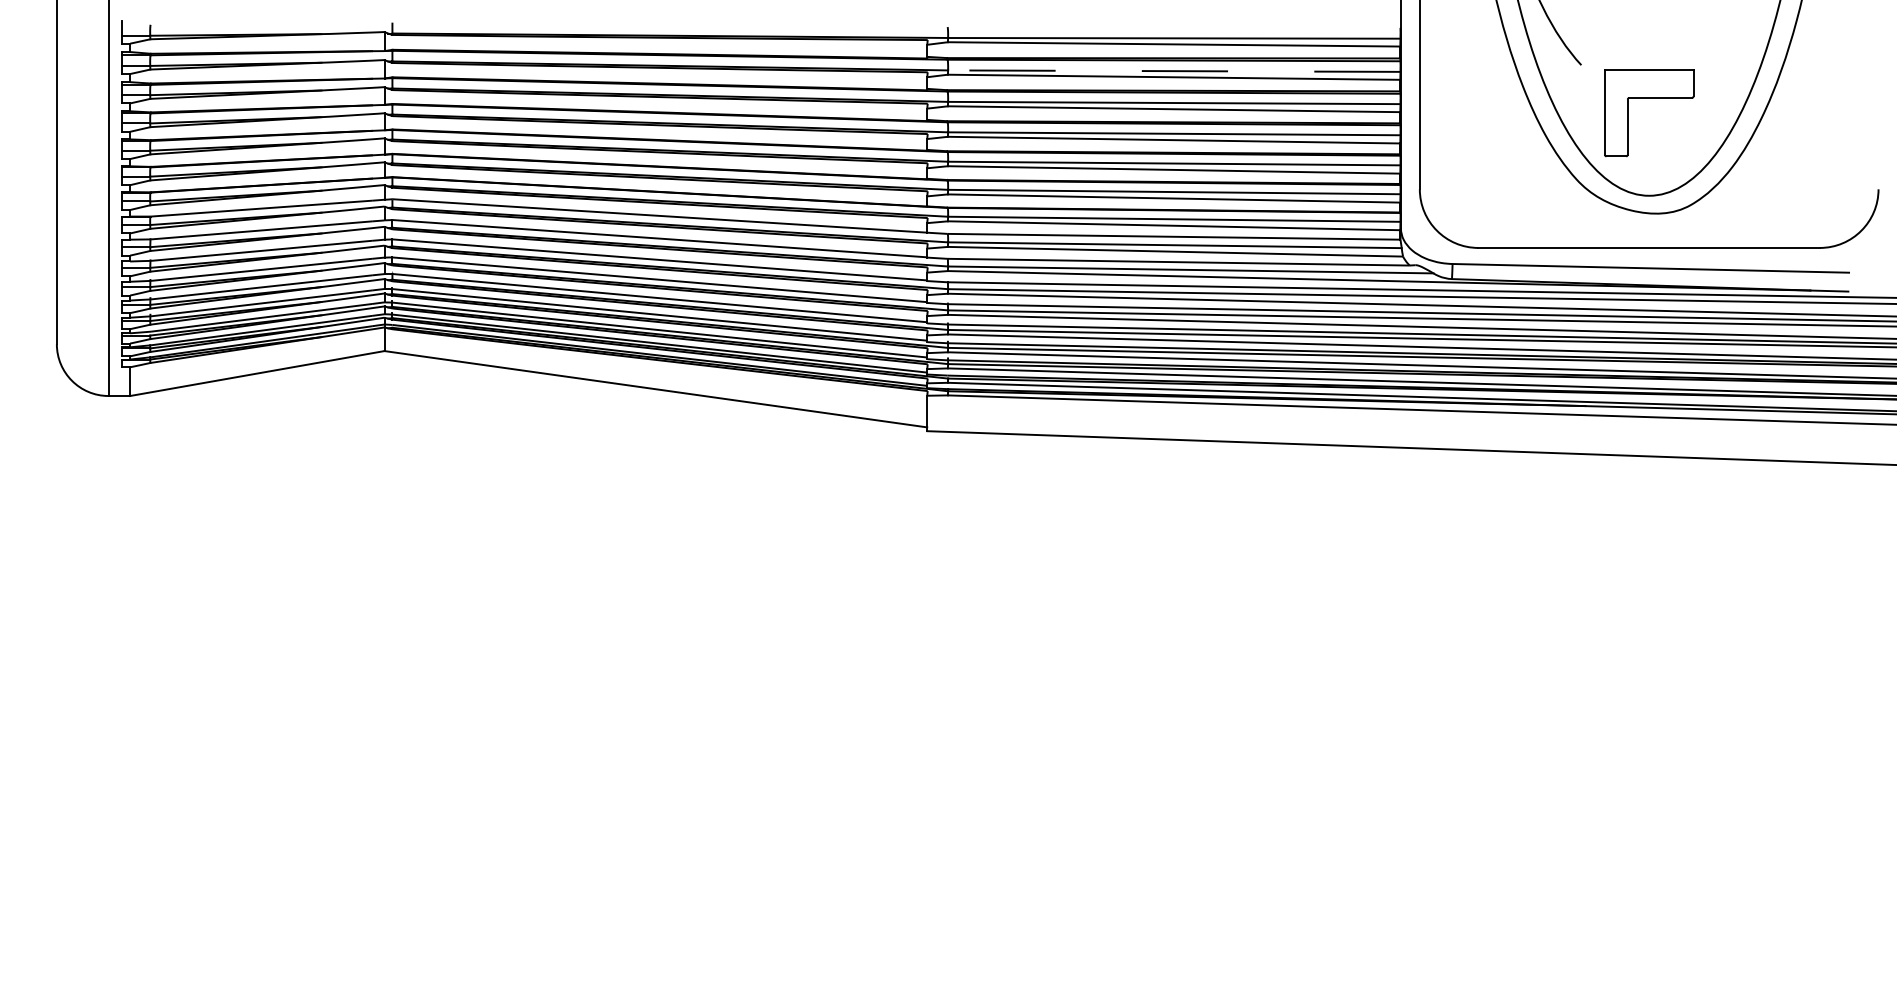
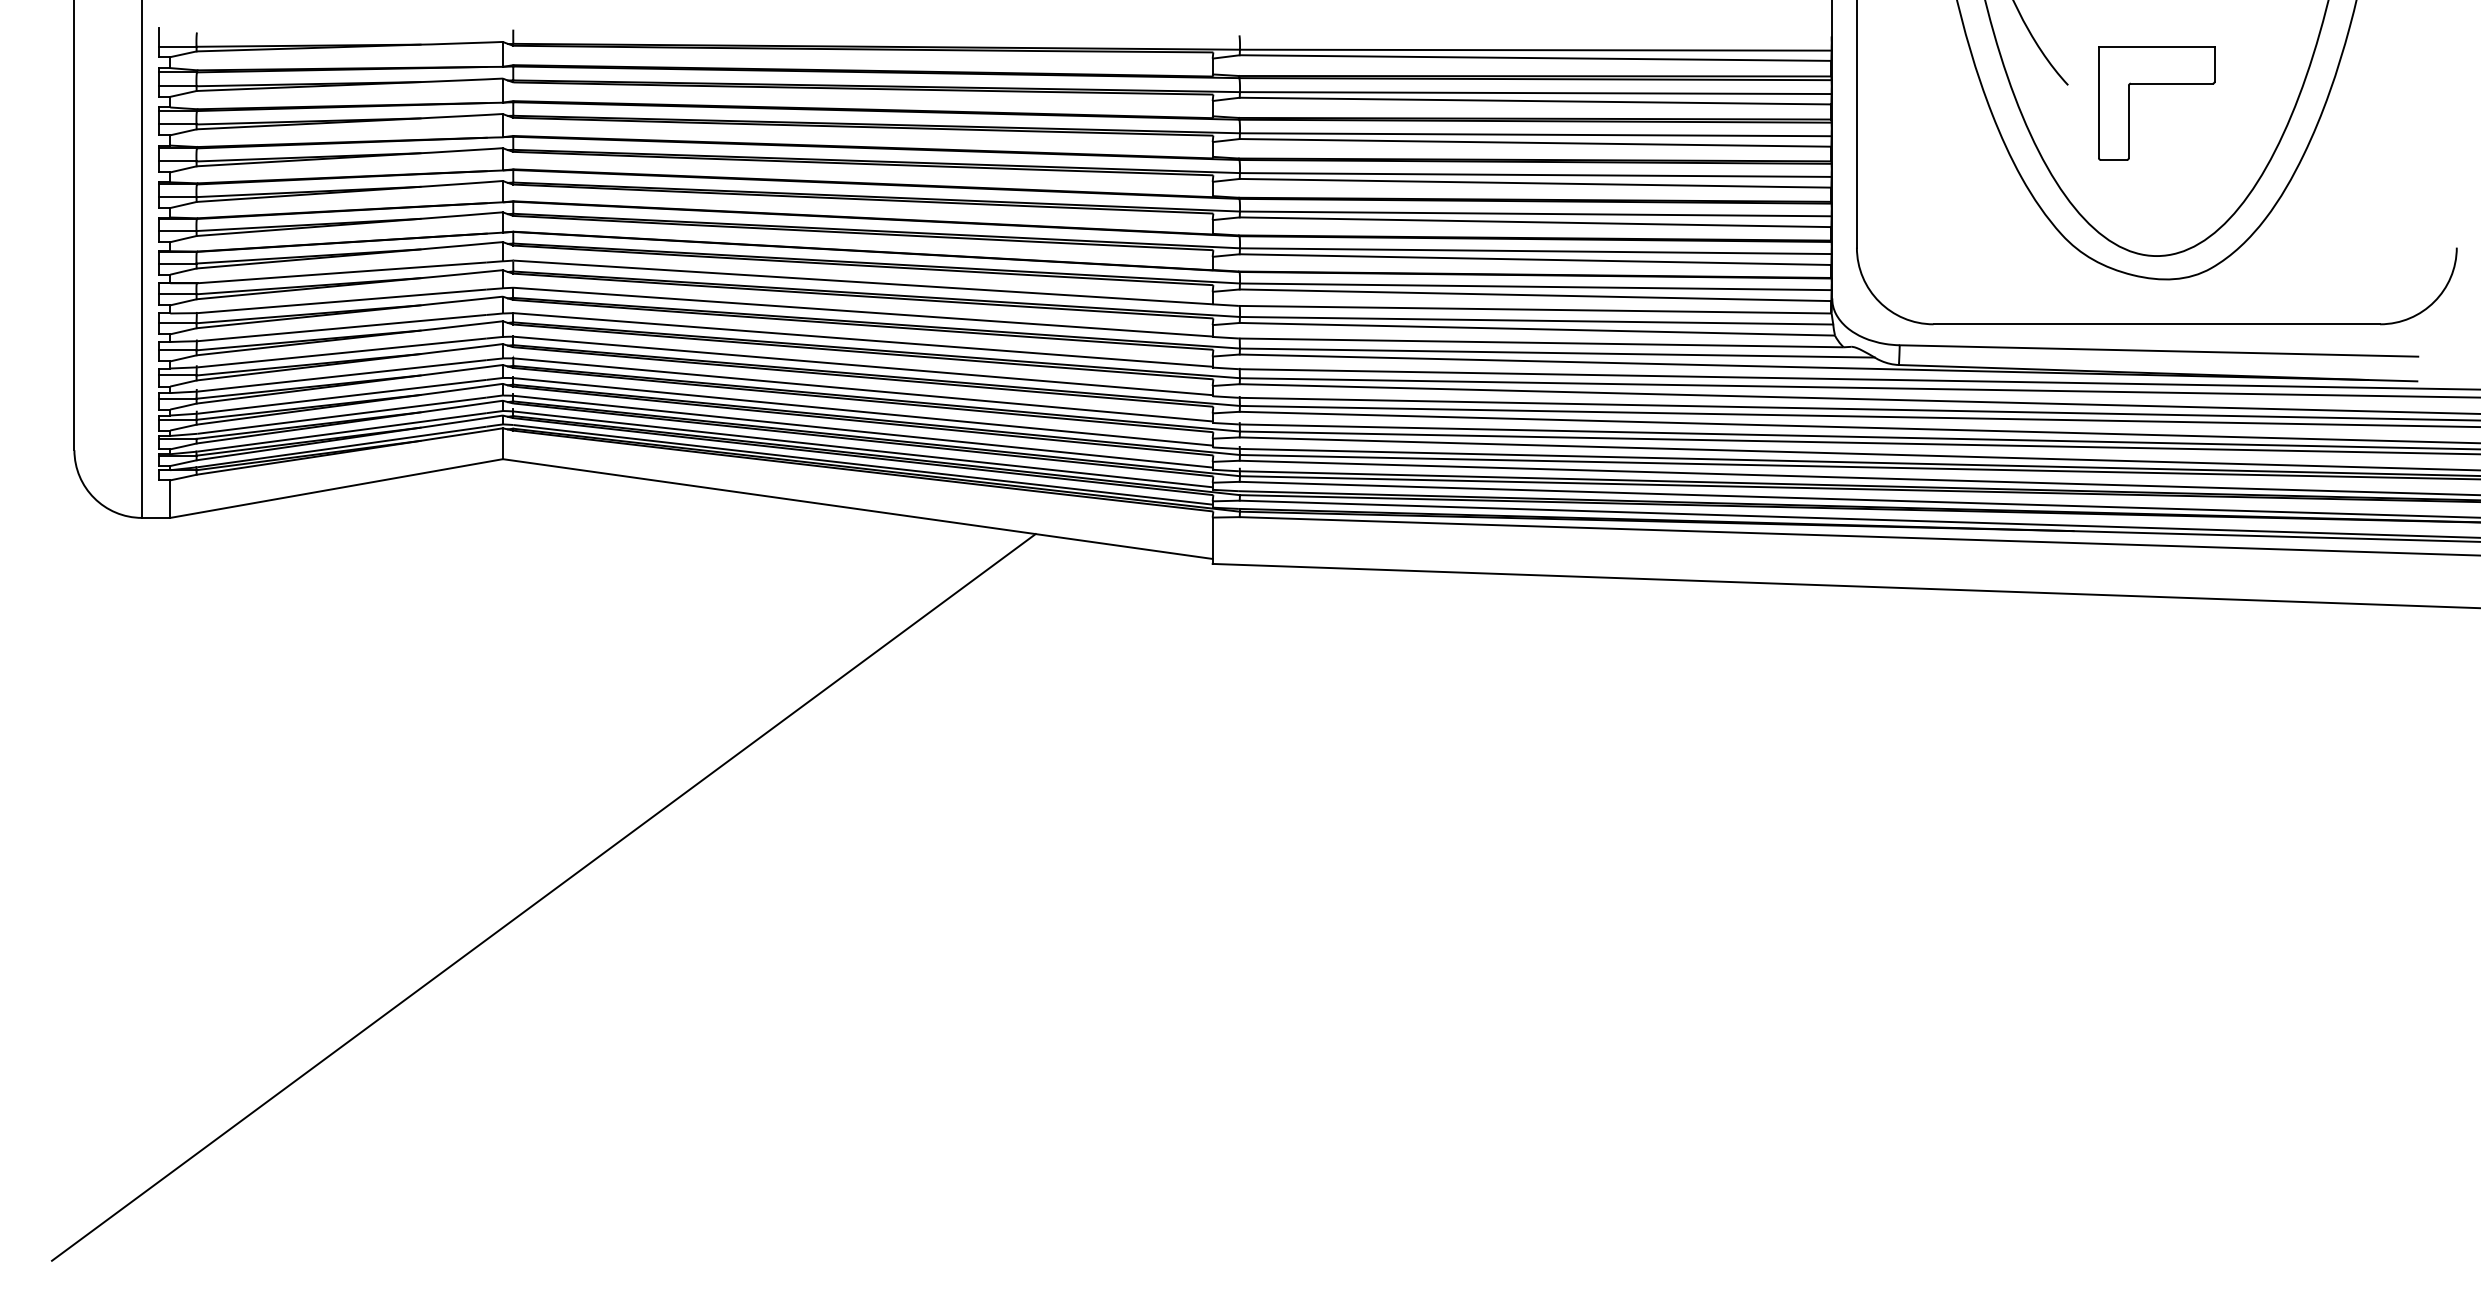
line: (1173, 71) -> (1534, 93), dashed -> solid
part: (1649, 98) -> (2157, 84), moved
line: (415, 686) -> (543, 897), added

